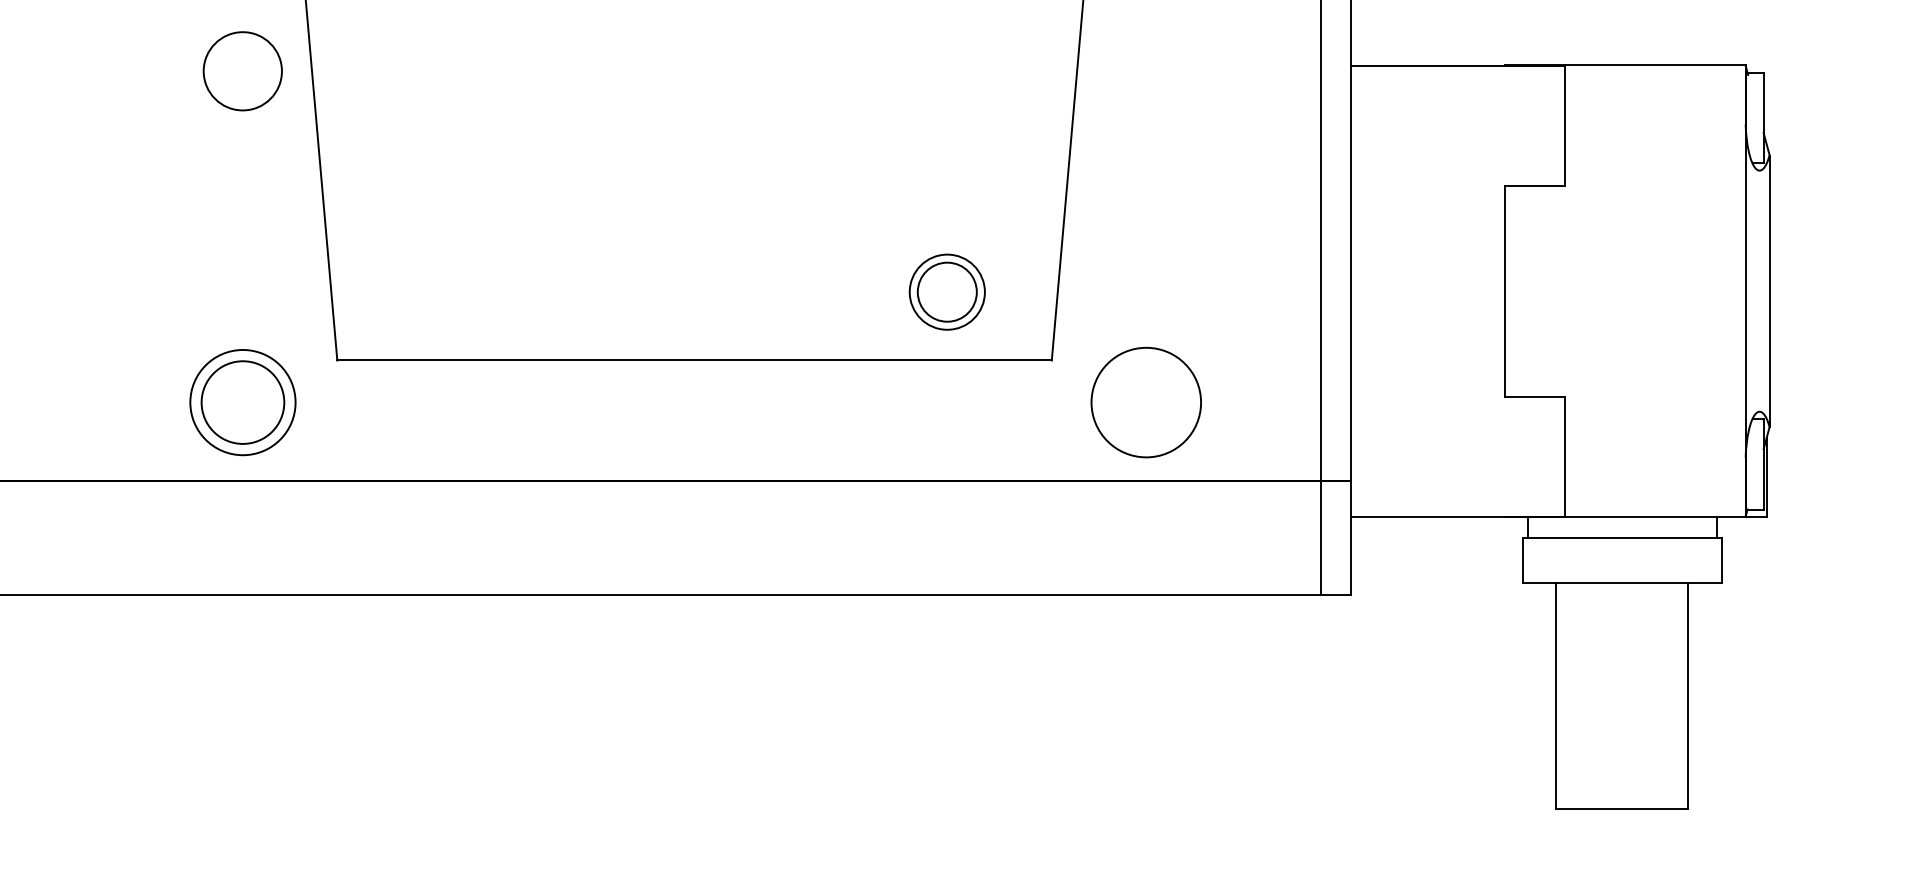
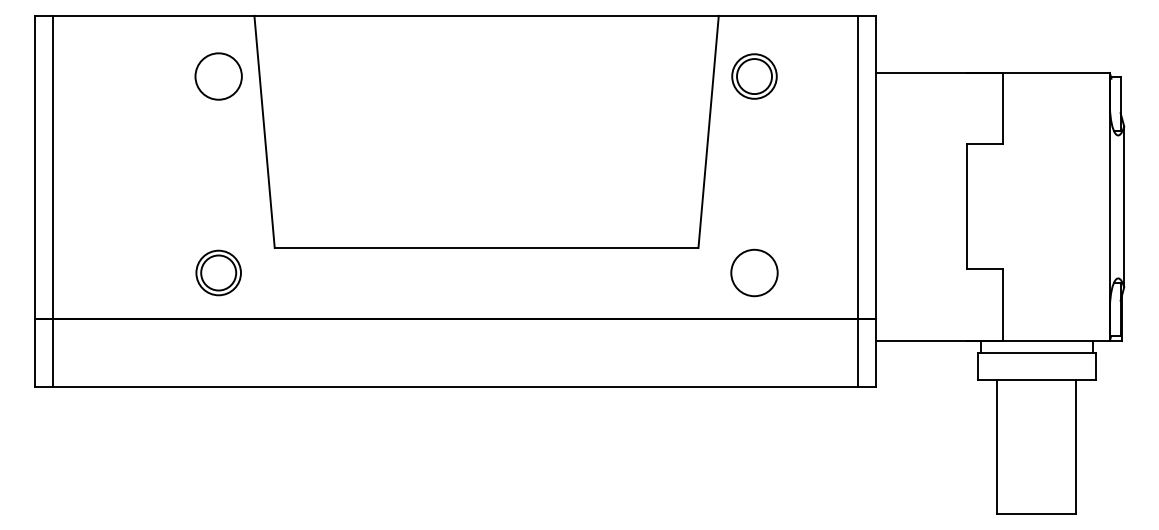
part: (947, 292) -> (754, 76), moved
part: (242, 401) -> (218, 272), size x0.71
circle: (1146, 401) -> (754, 272), size x0.71

